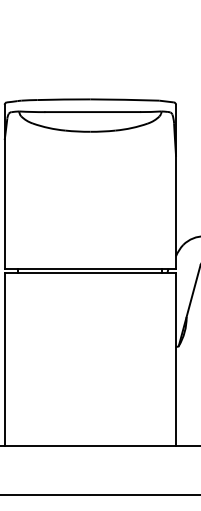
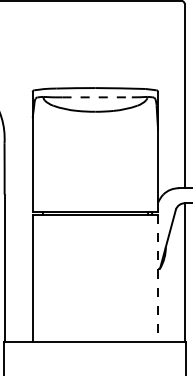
line: (93, 112) -> (97, 97), solid -> dashed
line: (175, 359) -> (157, 278), solid -> dashed

